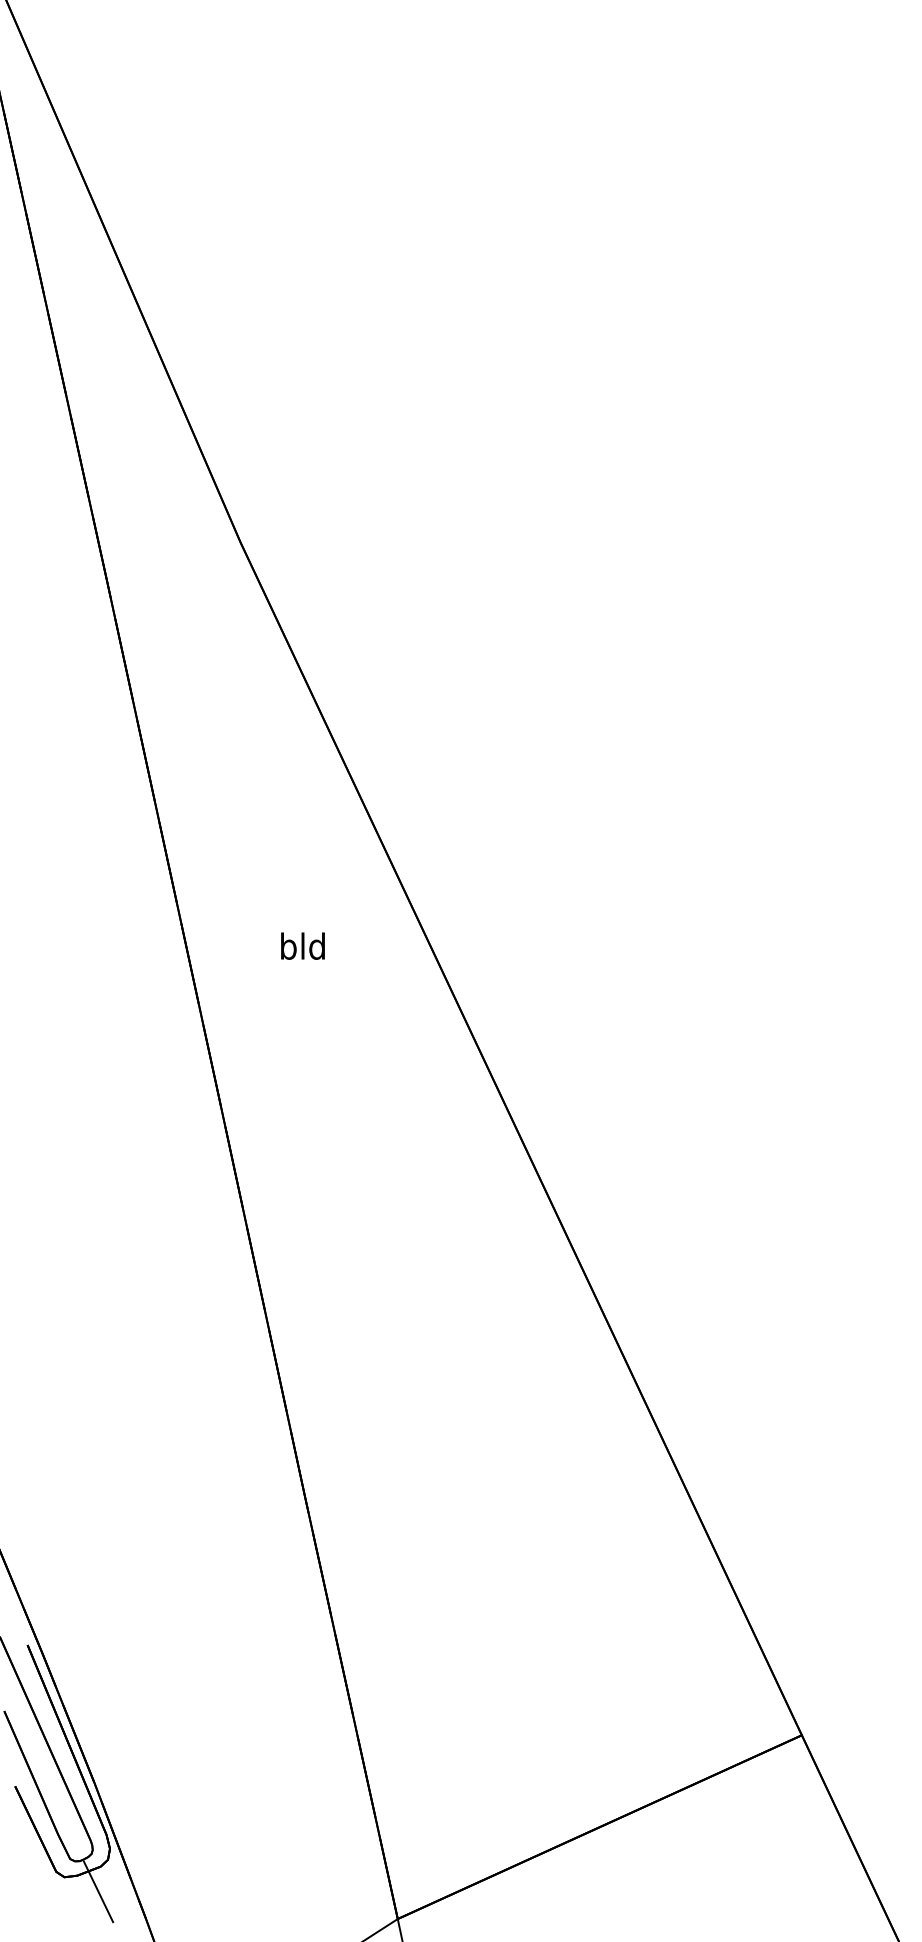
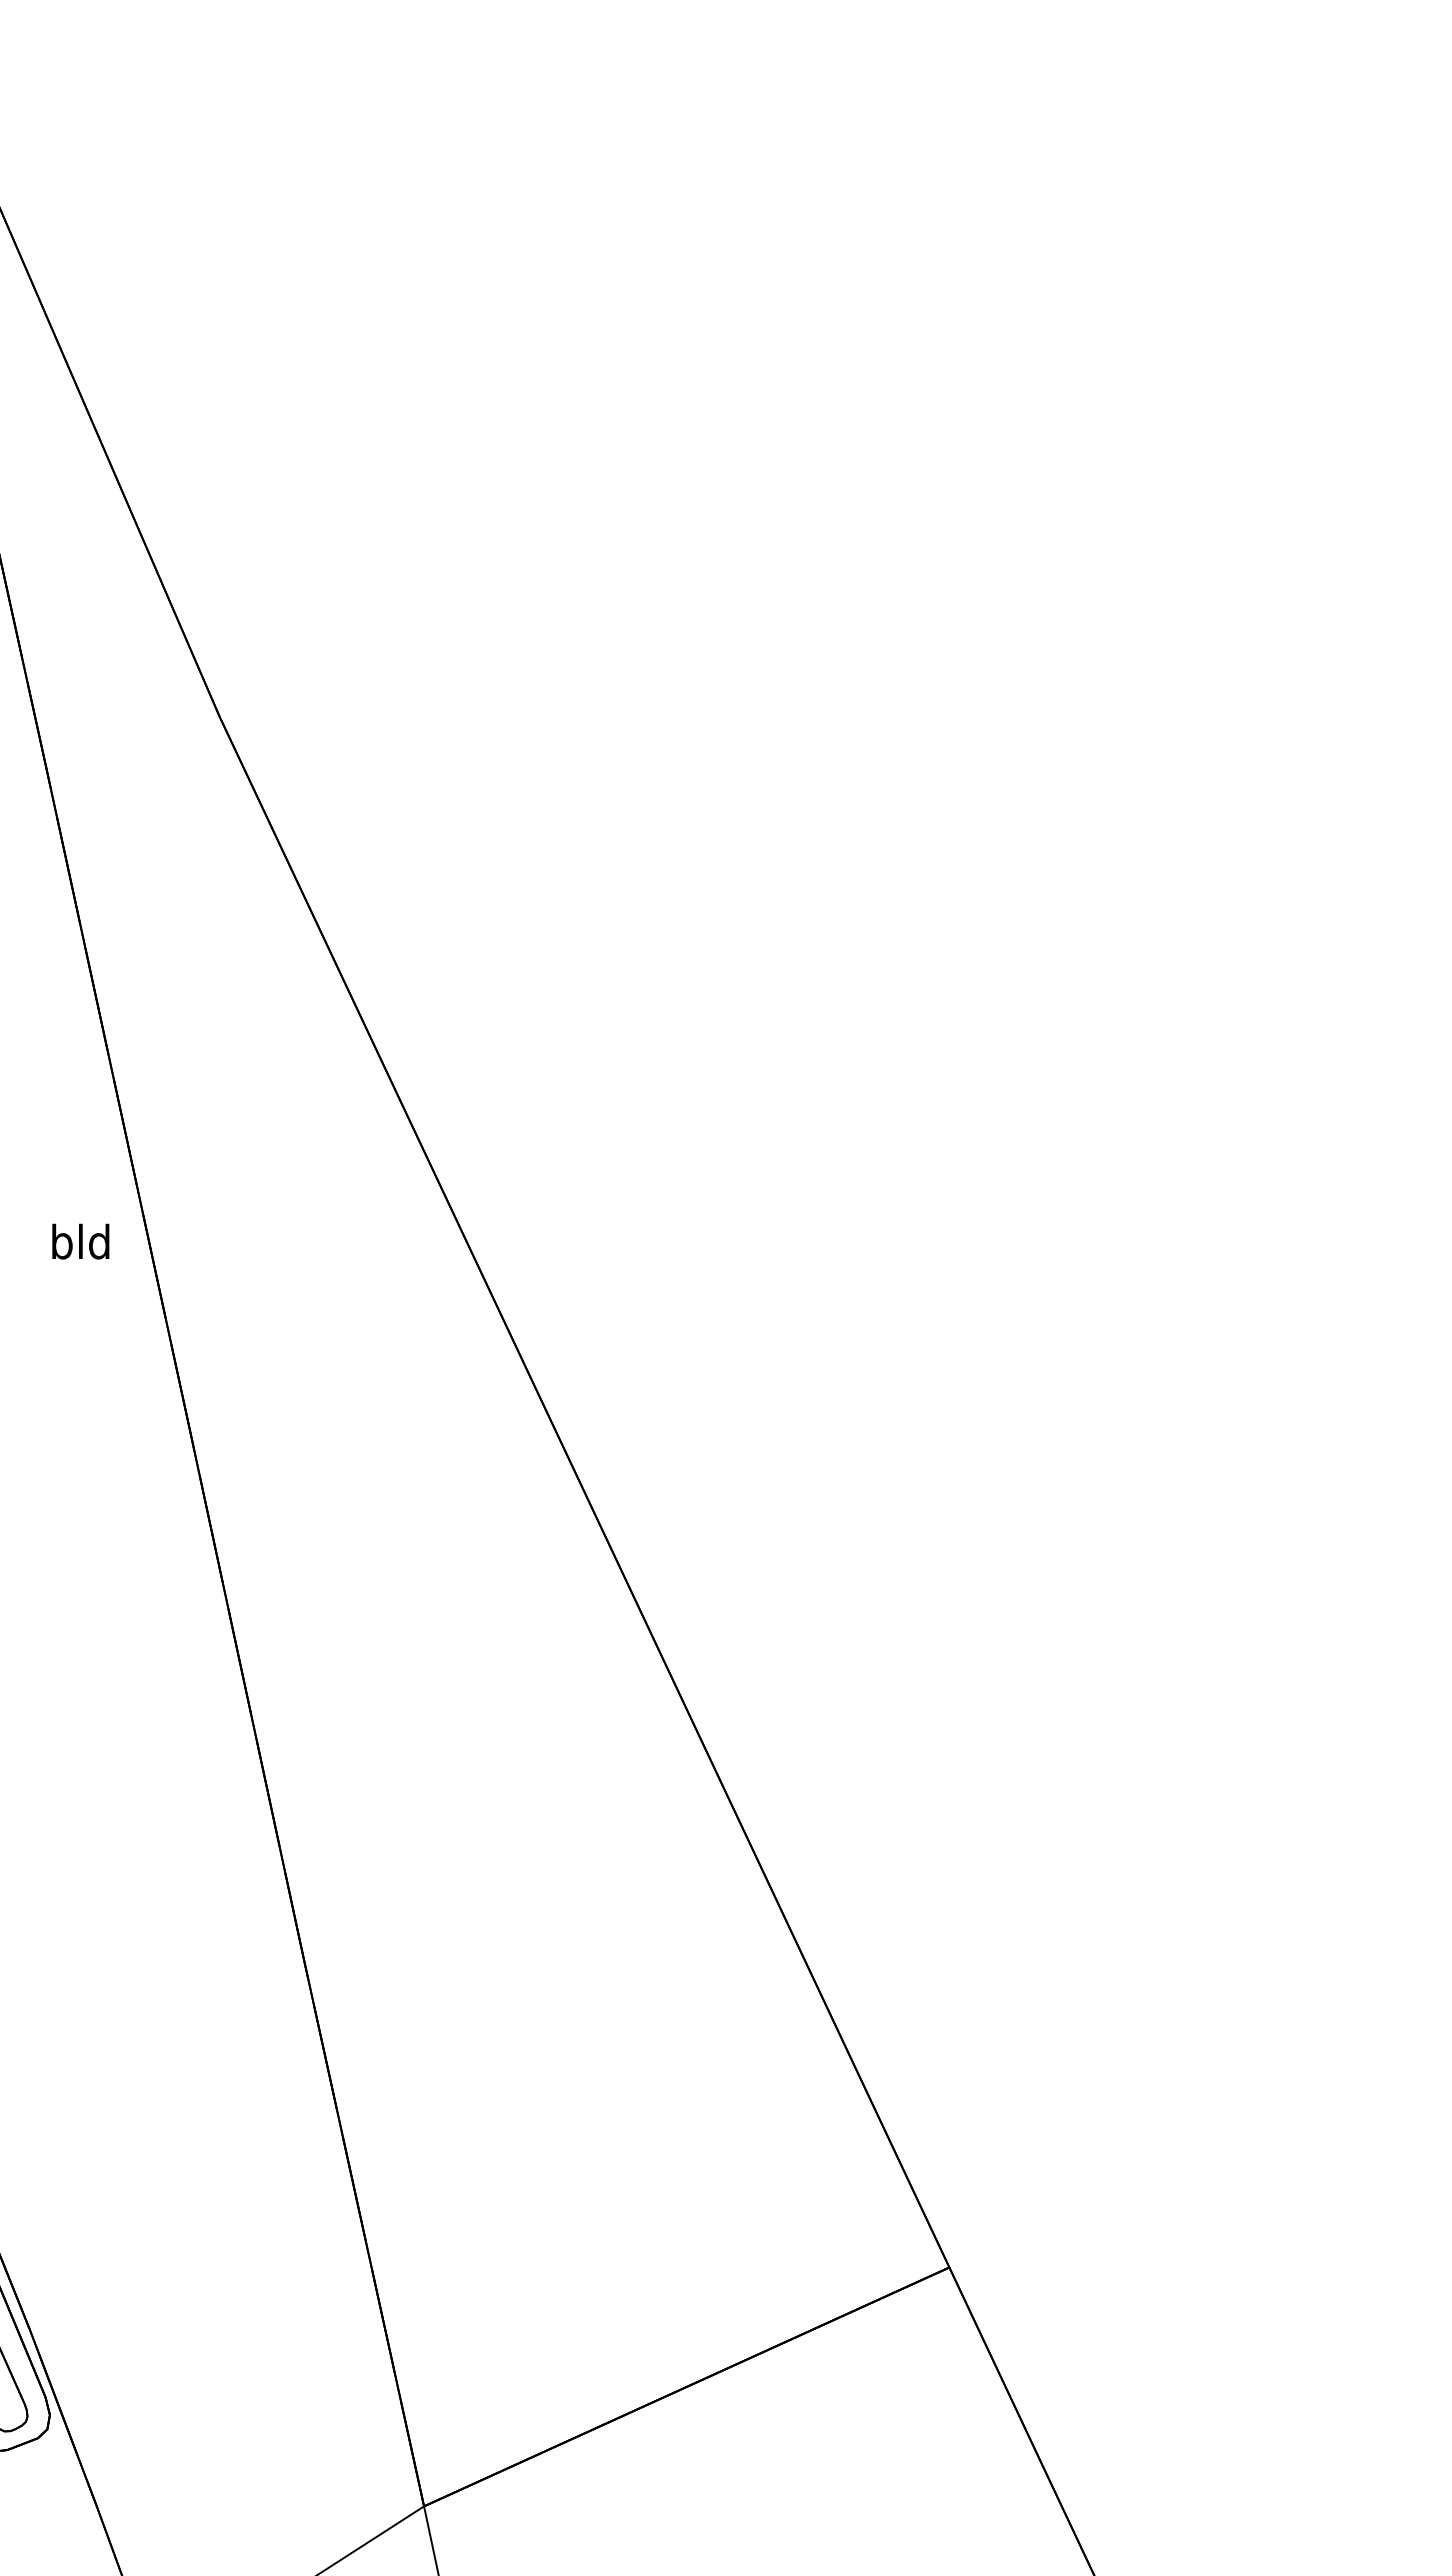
text: (302, 946) -> (80, 1241), moved
line: (98, 1891) -> (34, 2470), removed

